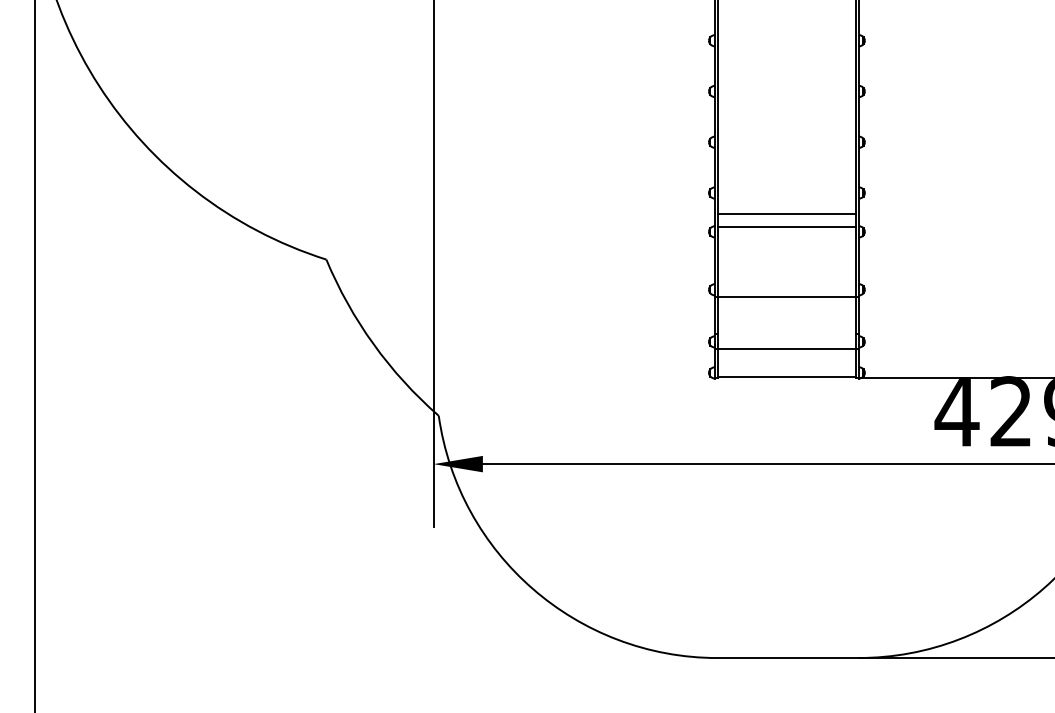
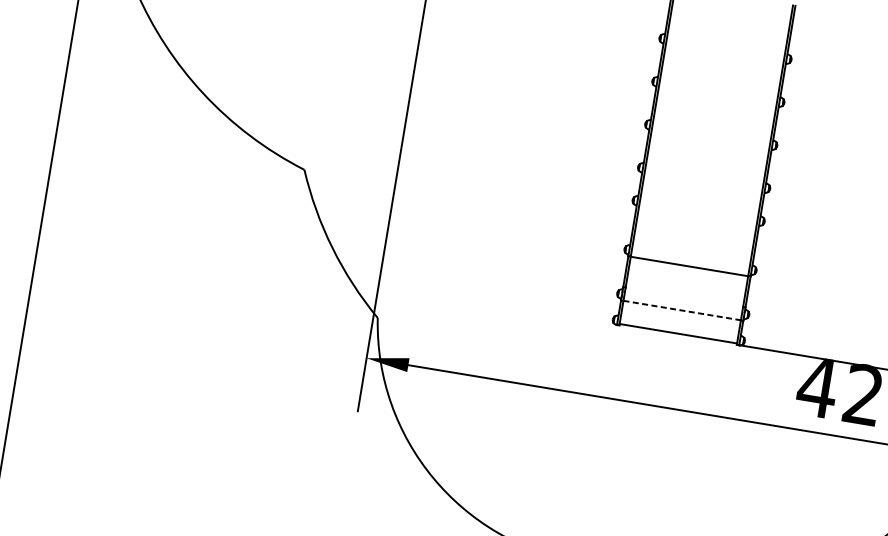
line: (786, 213) -> (700, 195), removed
line: (786, 226) -> (699, 206), removed
line: (787, 349) -> (682, 310), solid -> dashed

